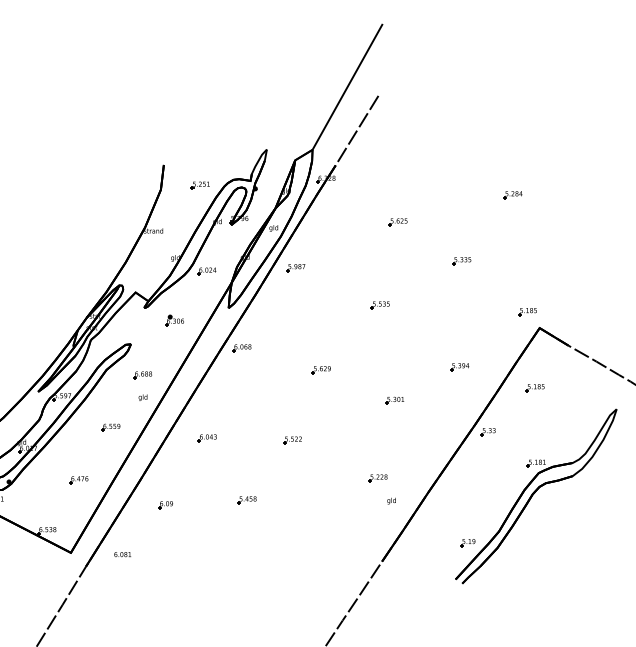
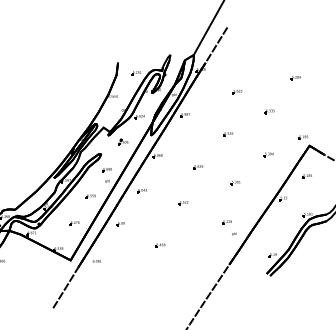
part: (459, 366) -> (268, 154), moved
part: (205, 439) -> (141, 191), moved
part: (247, 500) -> (160, 245), moved
part: (164, 506) -> (120, 224), moved

